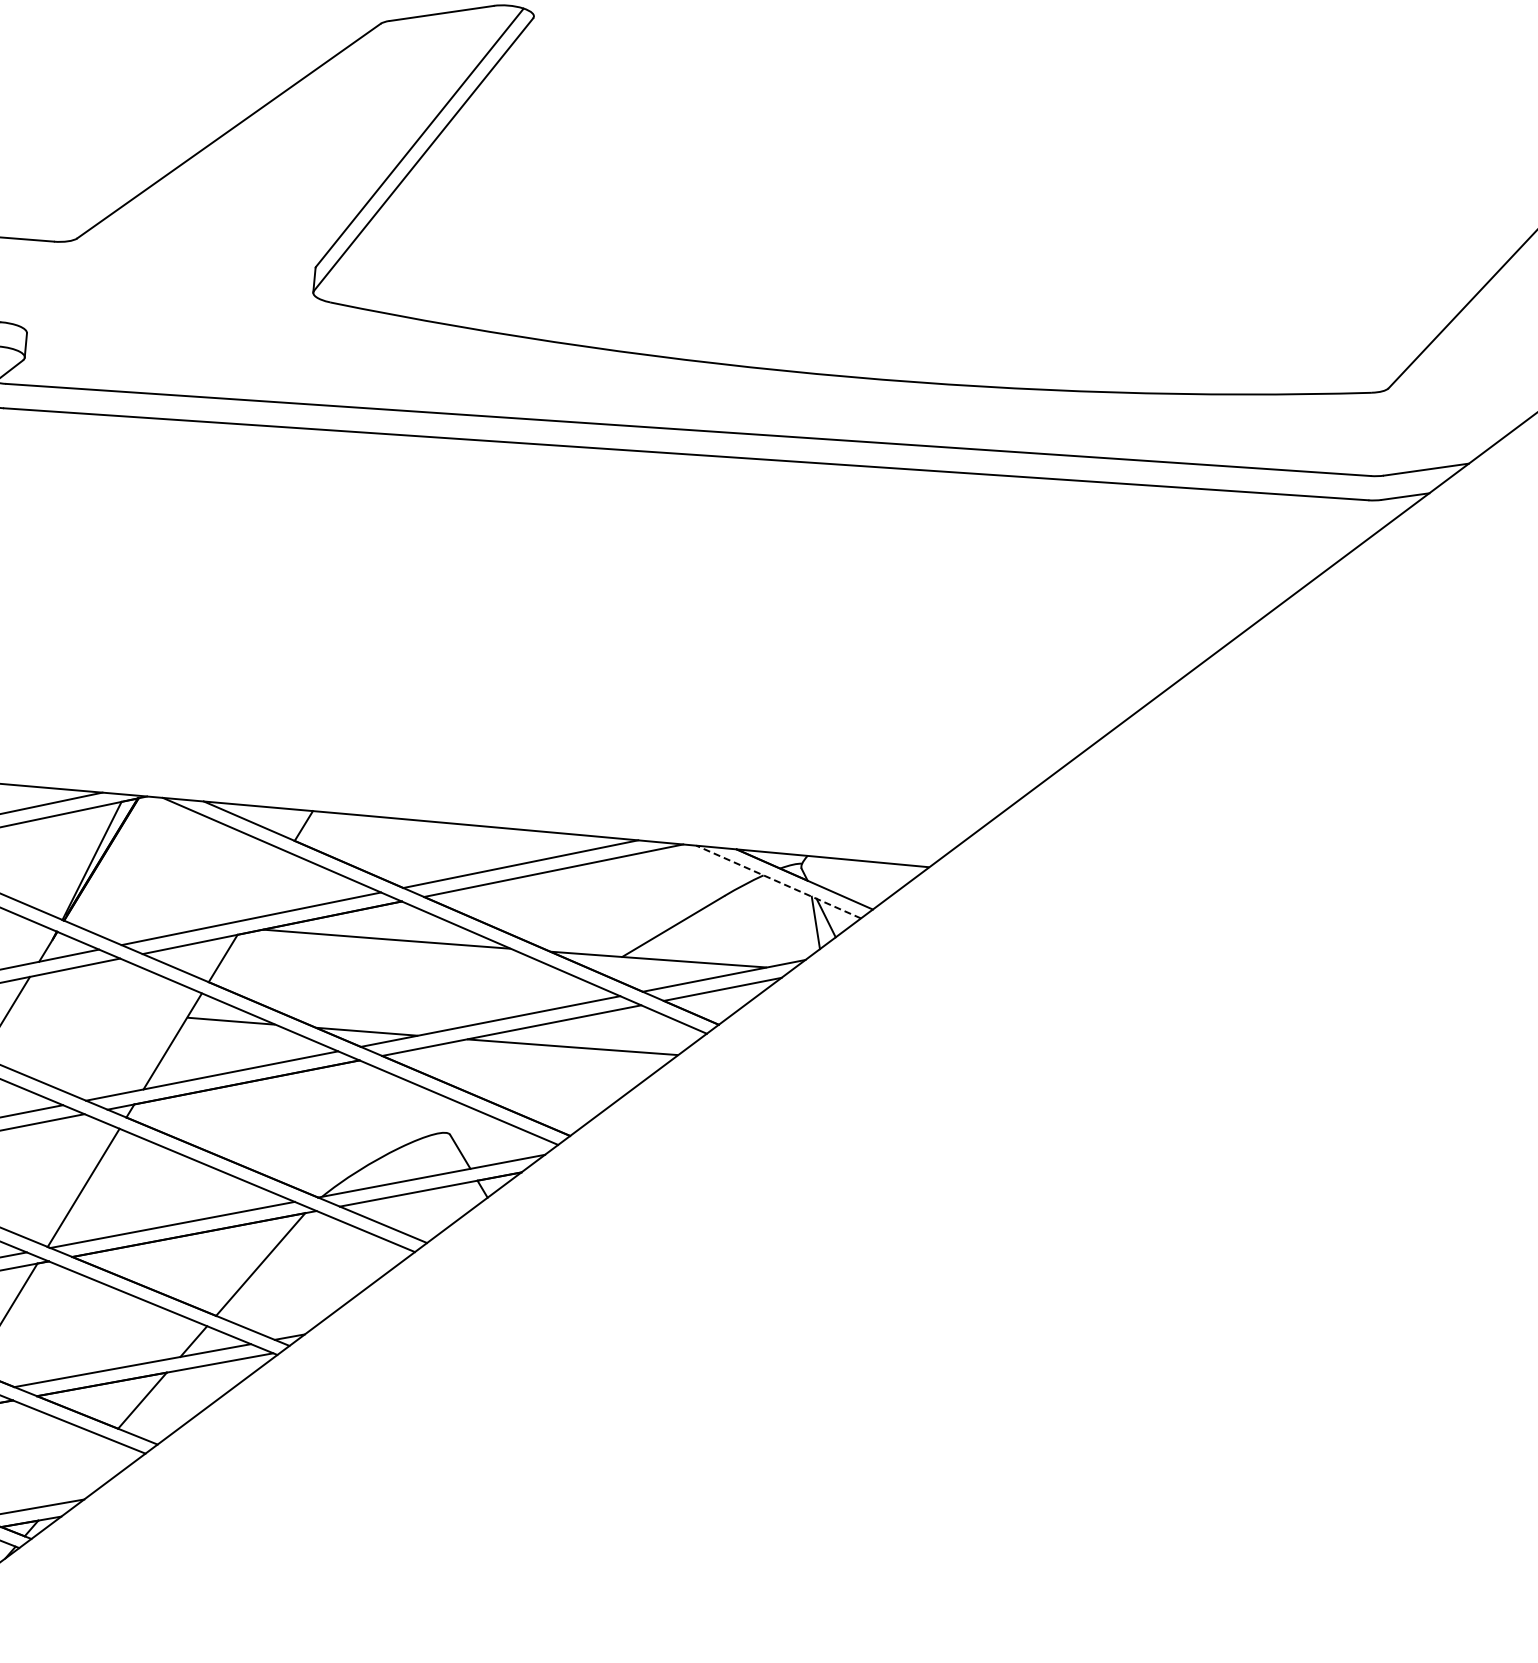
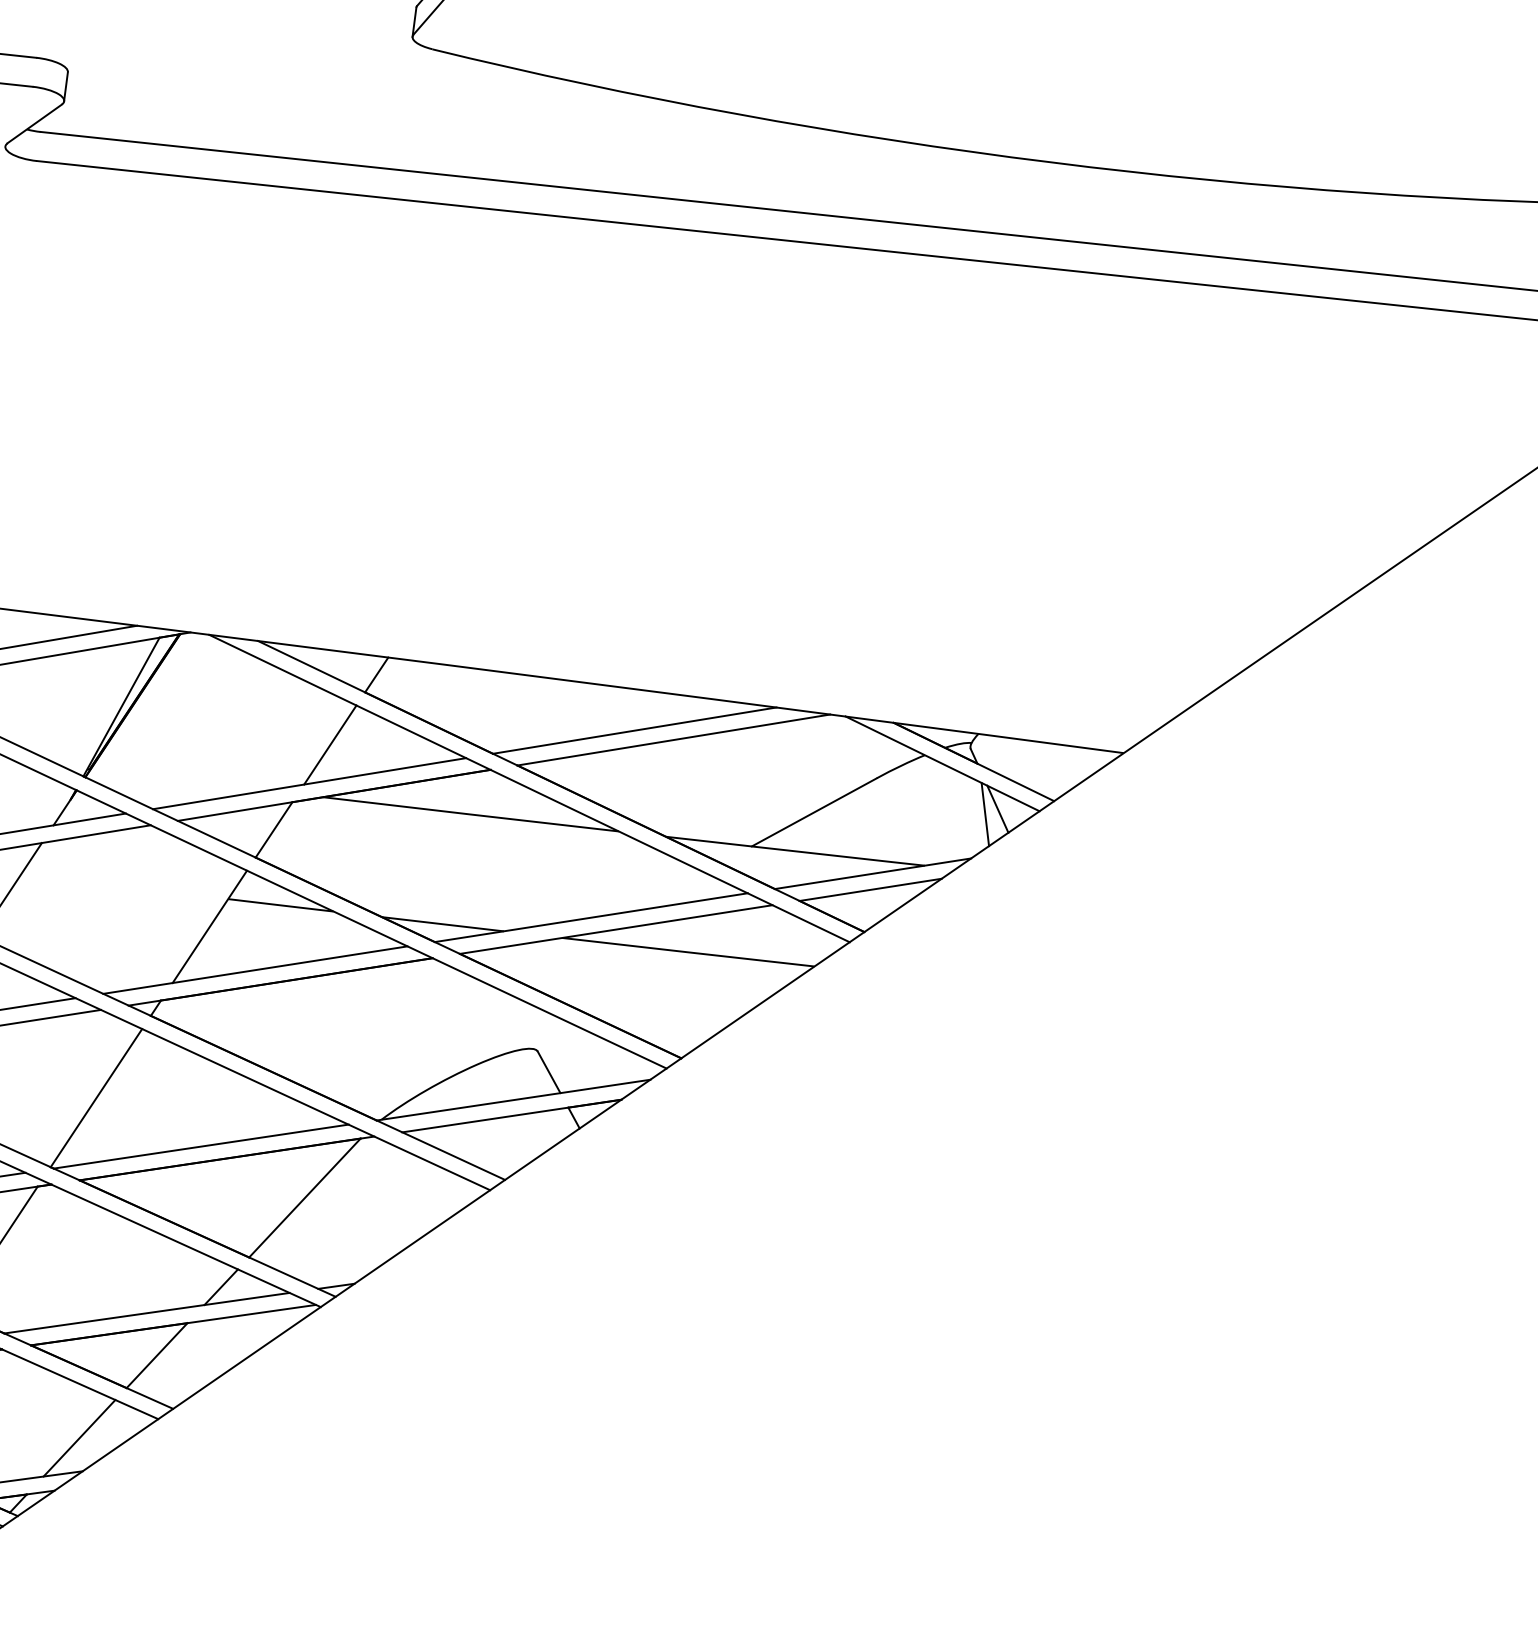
line: (778, 881) -> (942, 763), dashed -> solid
line: (266, 885) -> (329, 744), added
line: (80, 1472) -> (79, 1438), added

